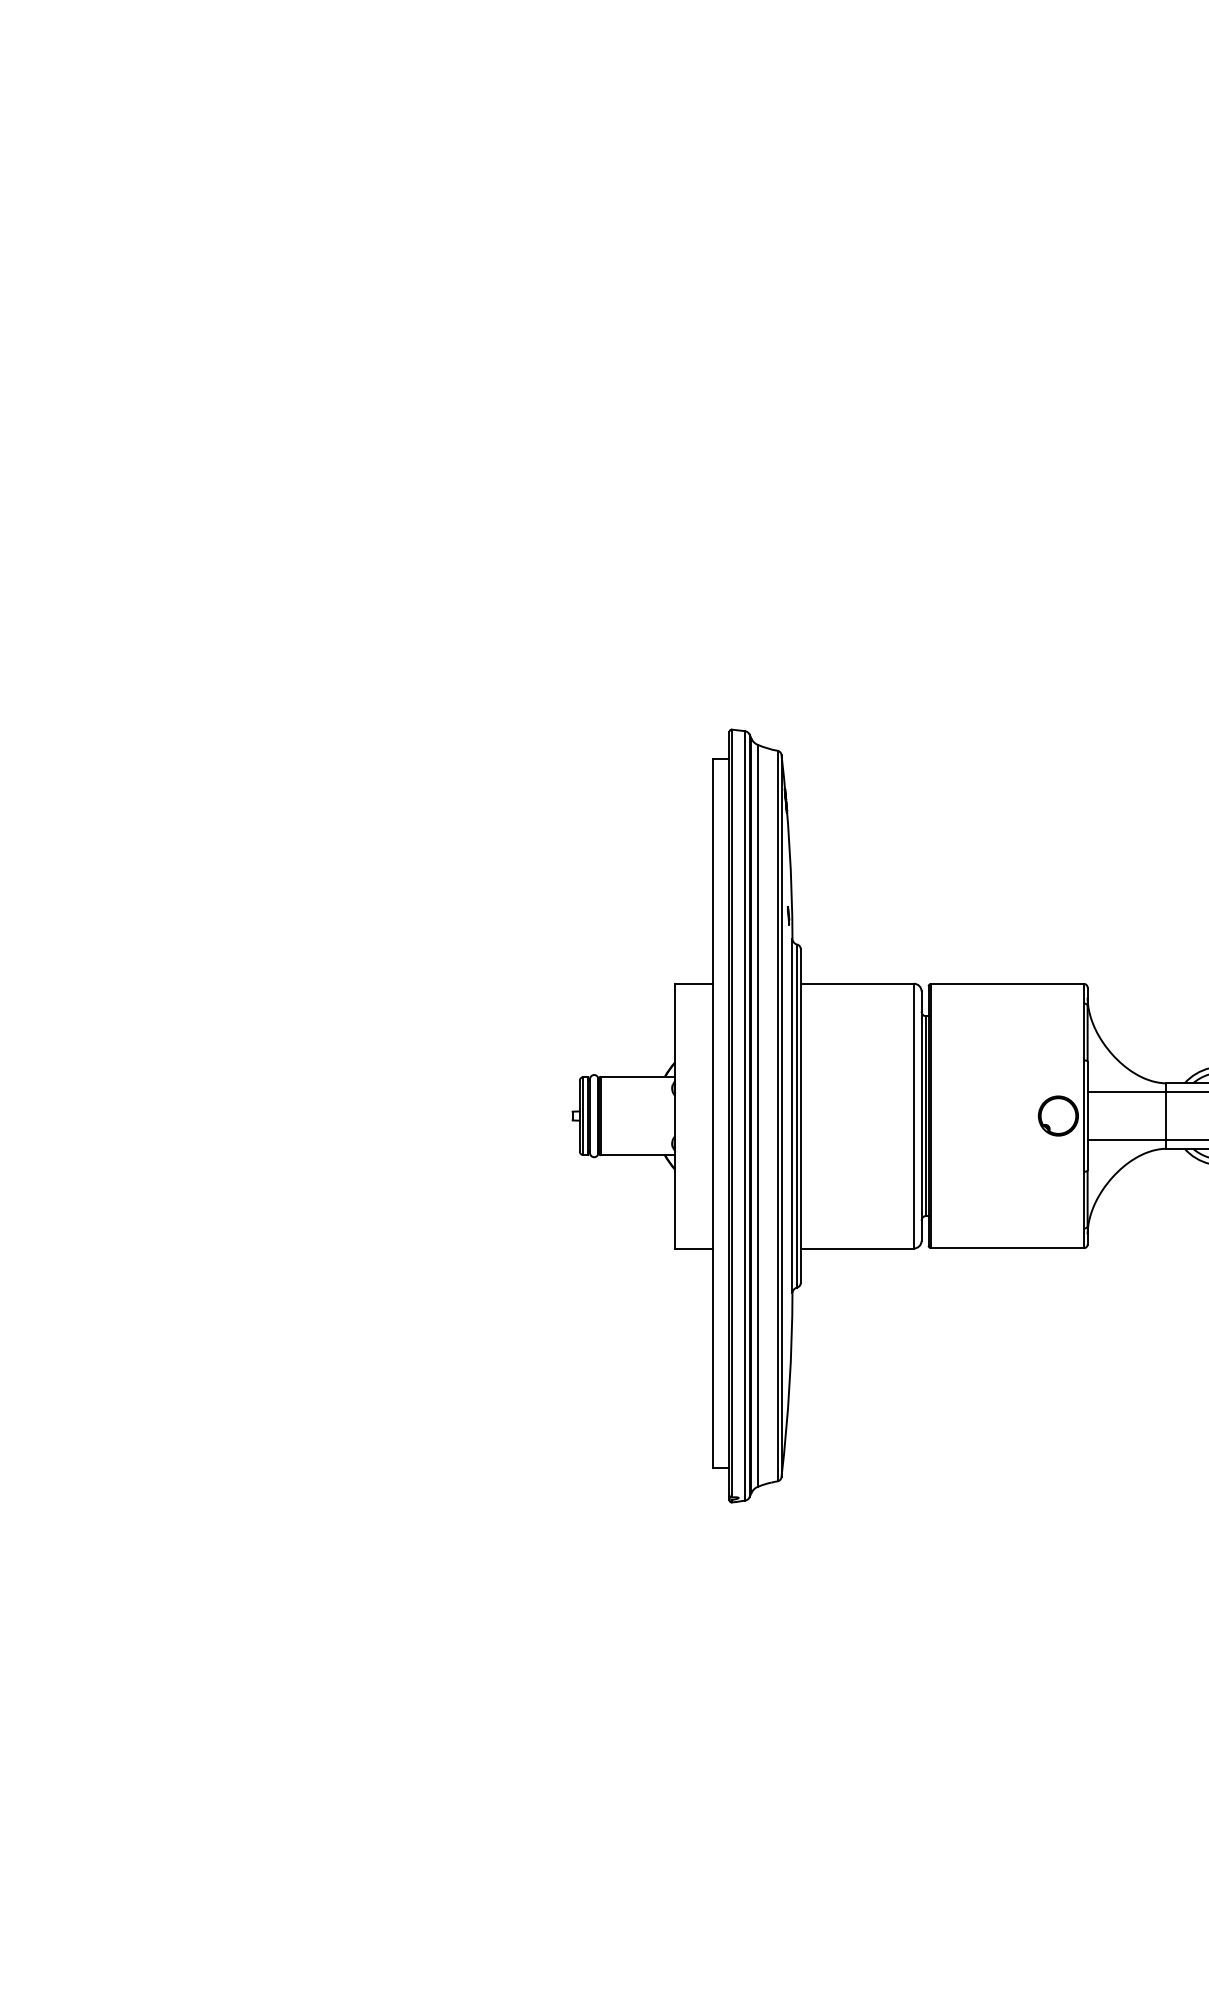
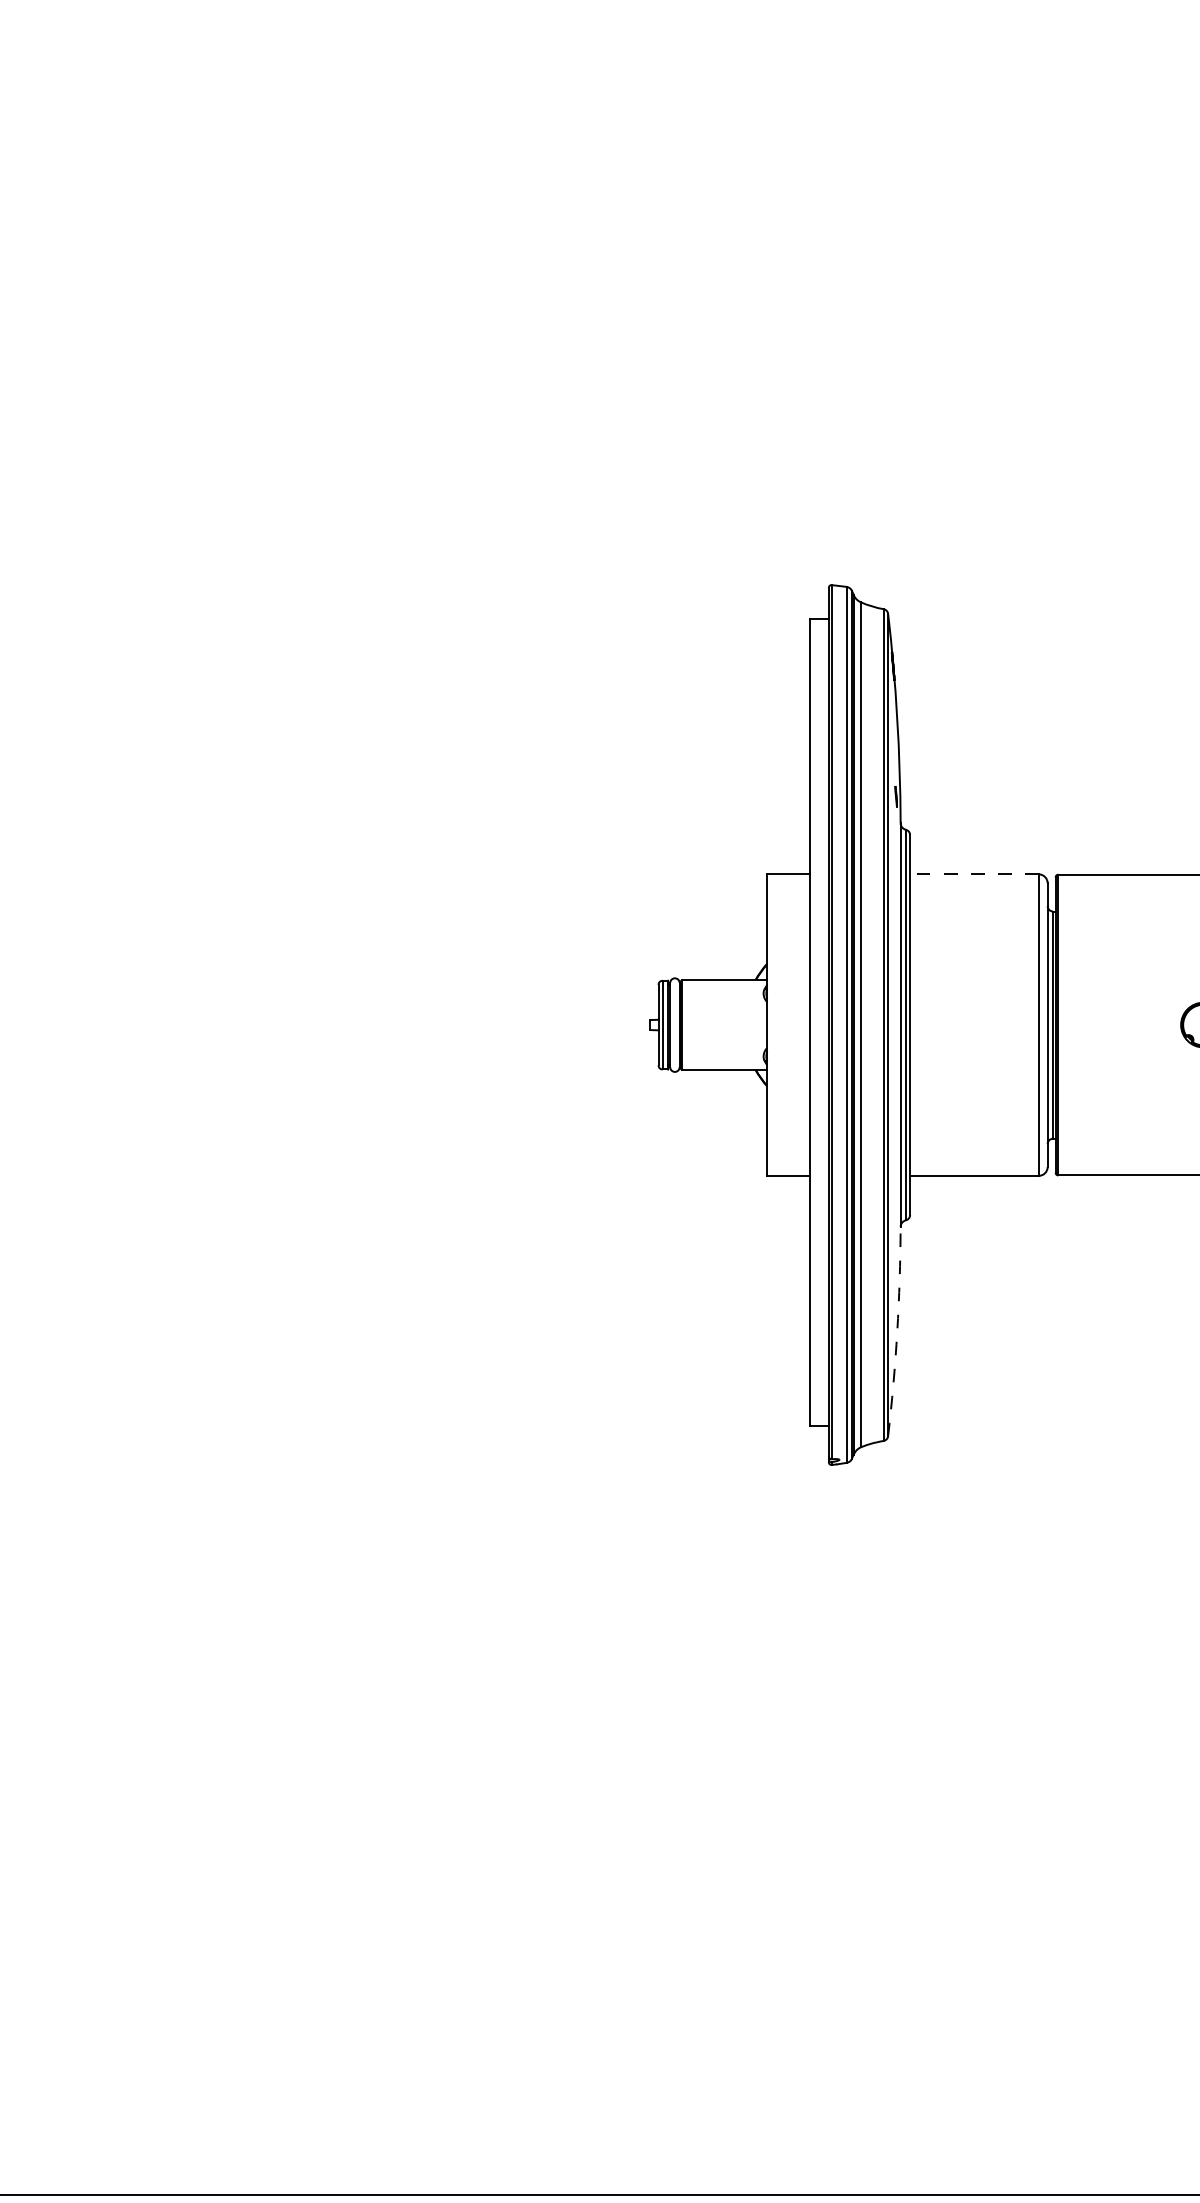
line: (857, 983) -> (974, 874), solid -> dashed
arc: (789, 1385) -> (897, 1331), solid -> dashed

